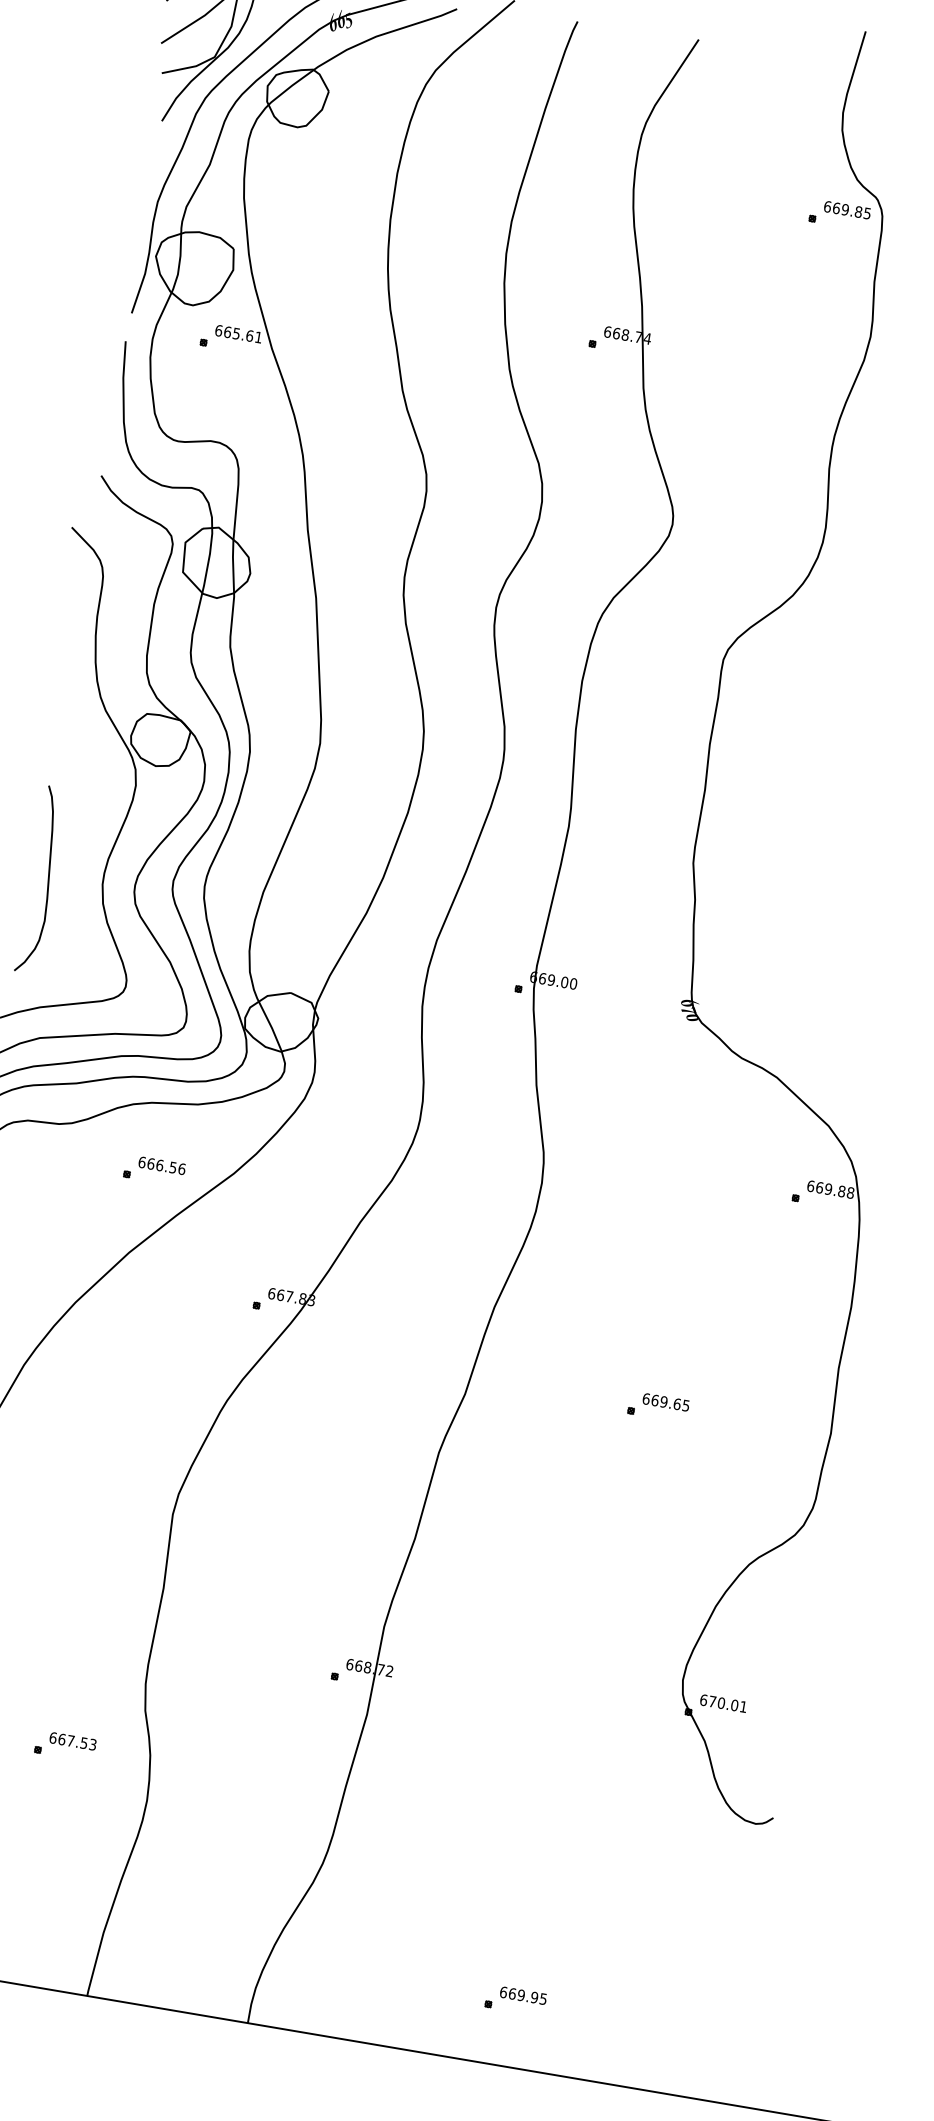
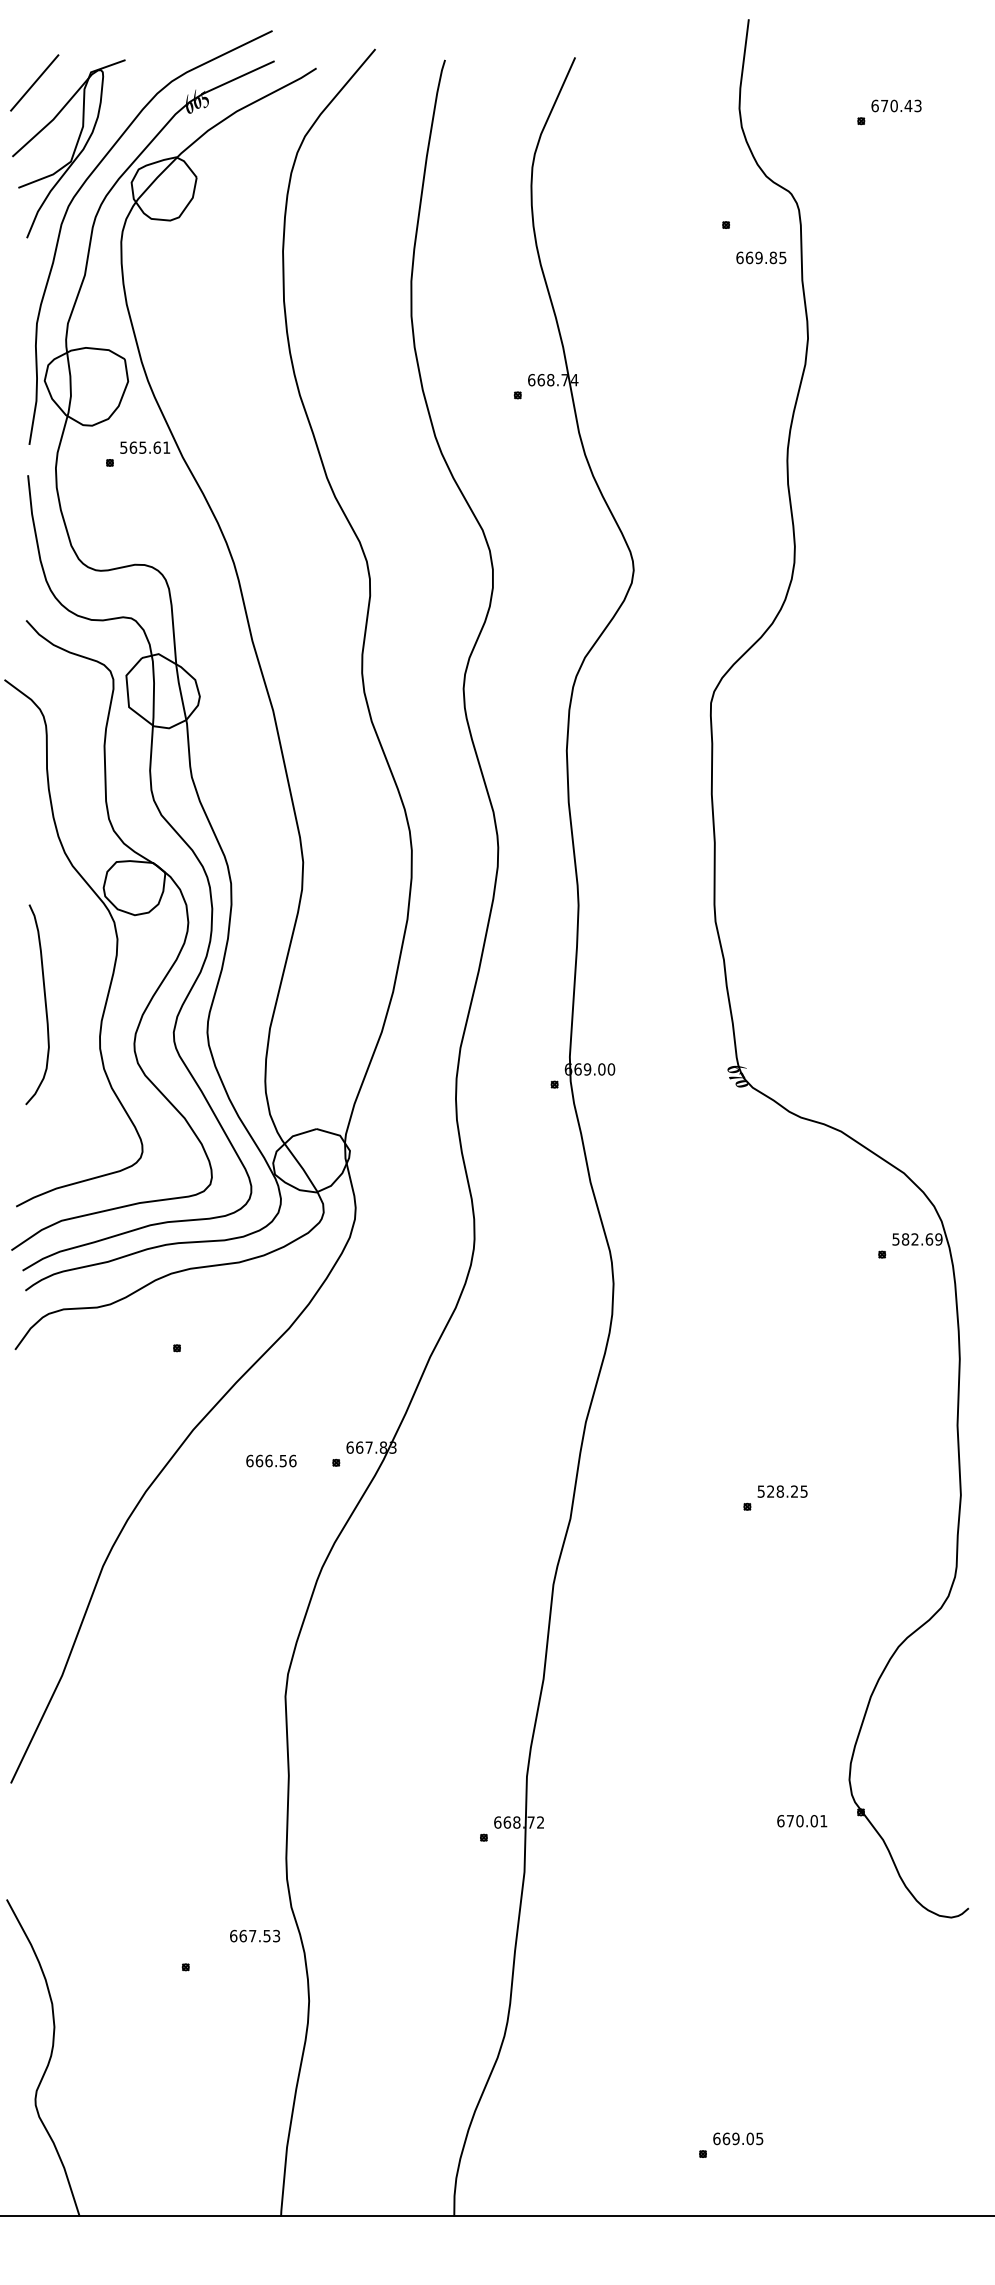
text: (847, 209) -> (761, 257), moved
text: (218, 330) -> (123, 447), 665.61 -> 565.61
curve: (47, 879) -> (44, 1003), moved
text: (162, 1165) -> (271, 1460), moved
text: (830, 1189) -> (917, 1239), 669.88 -> 582.69
text: (661, 1401) -> (777, 1491), 669.65 -> 528.25
text: (723, 1703) -> (802, 1821), moved
text: (73, 1740) -> (255, 1935), moved
text: (533, 1998) -> (749, 2139), 669.95 -> 669.05

